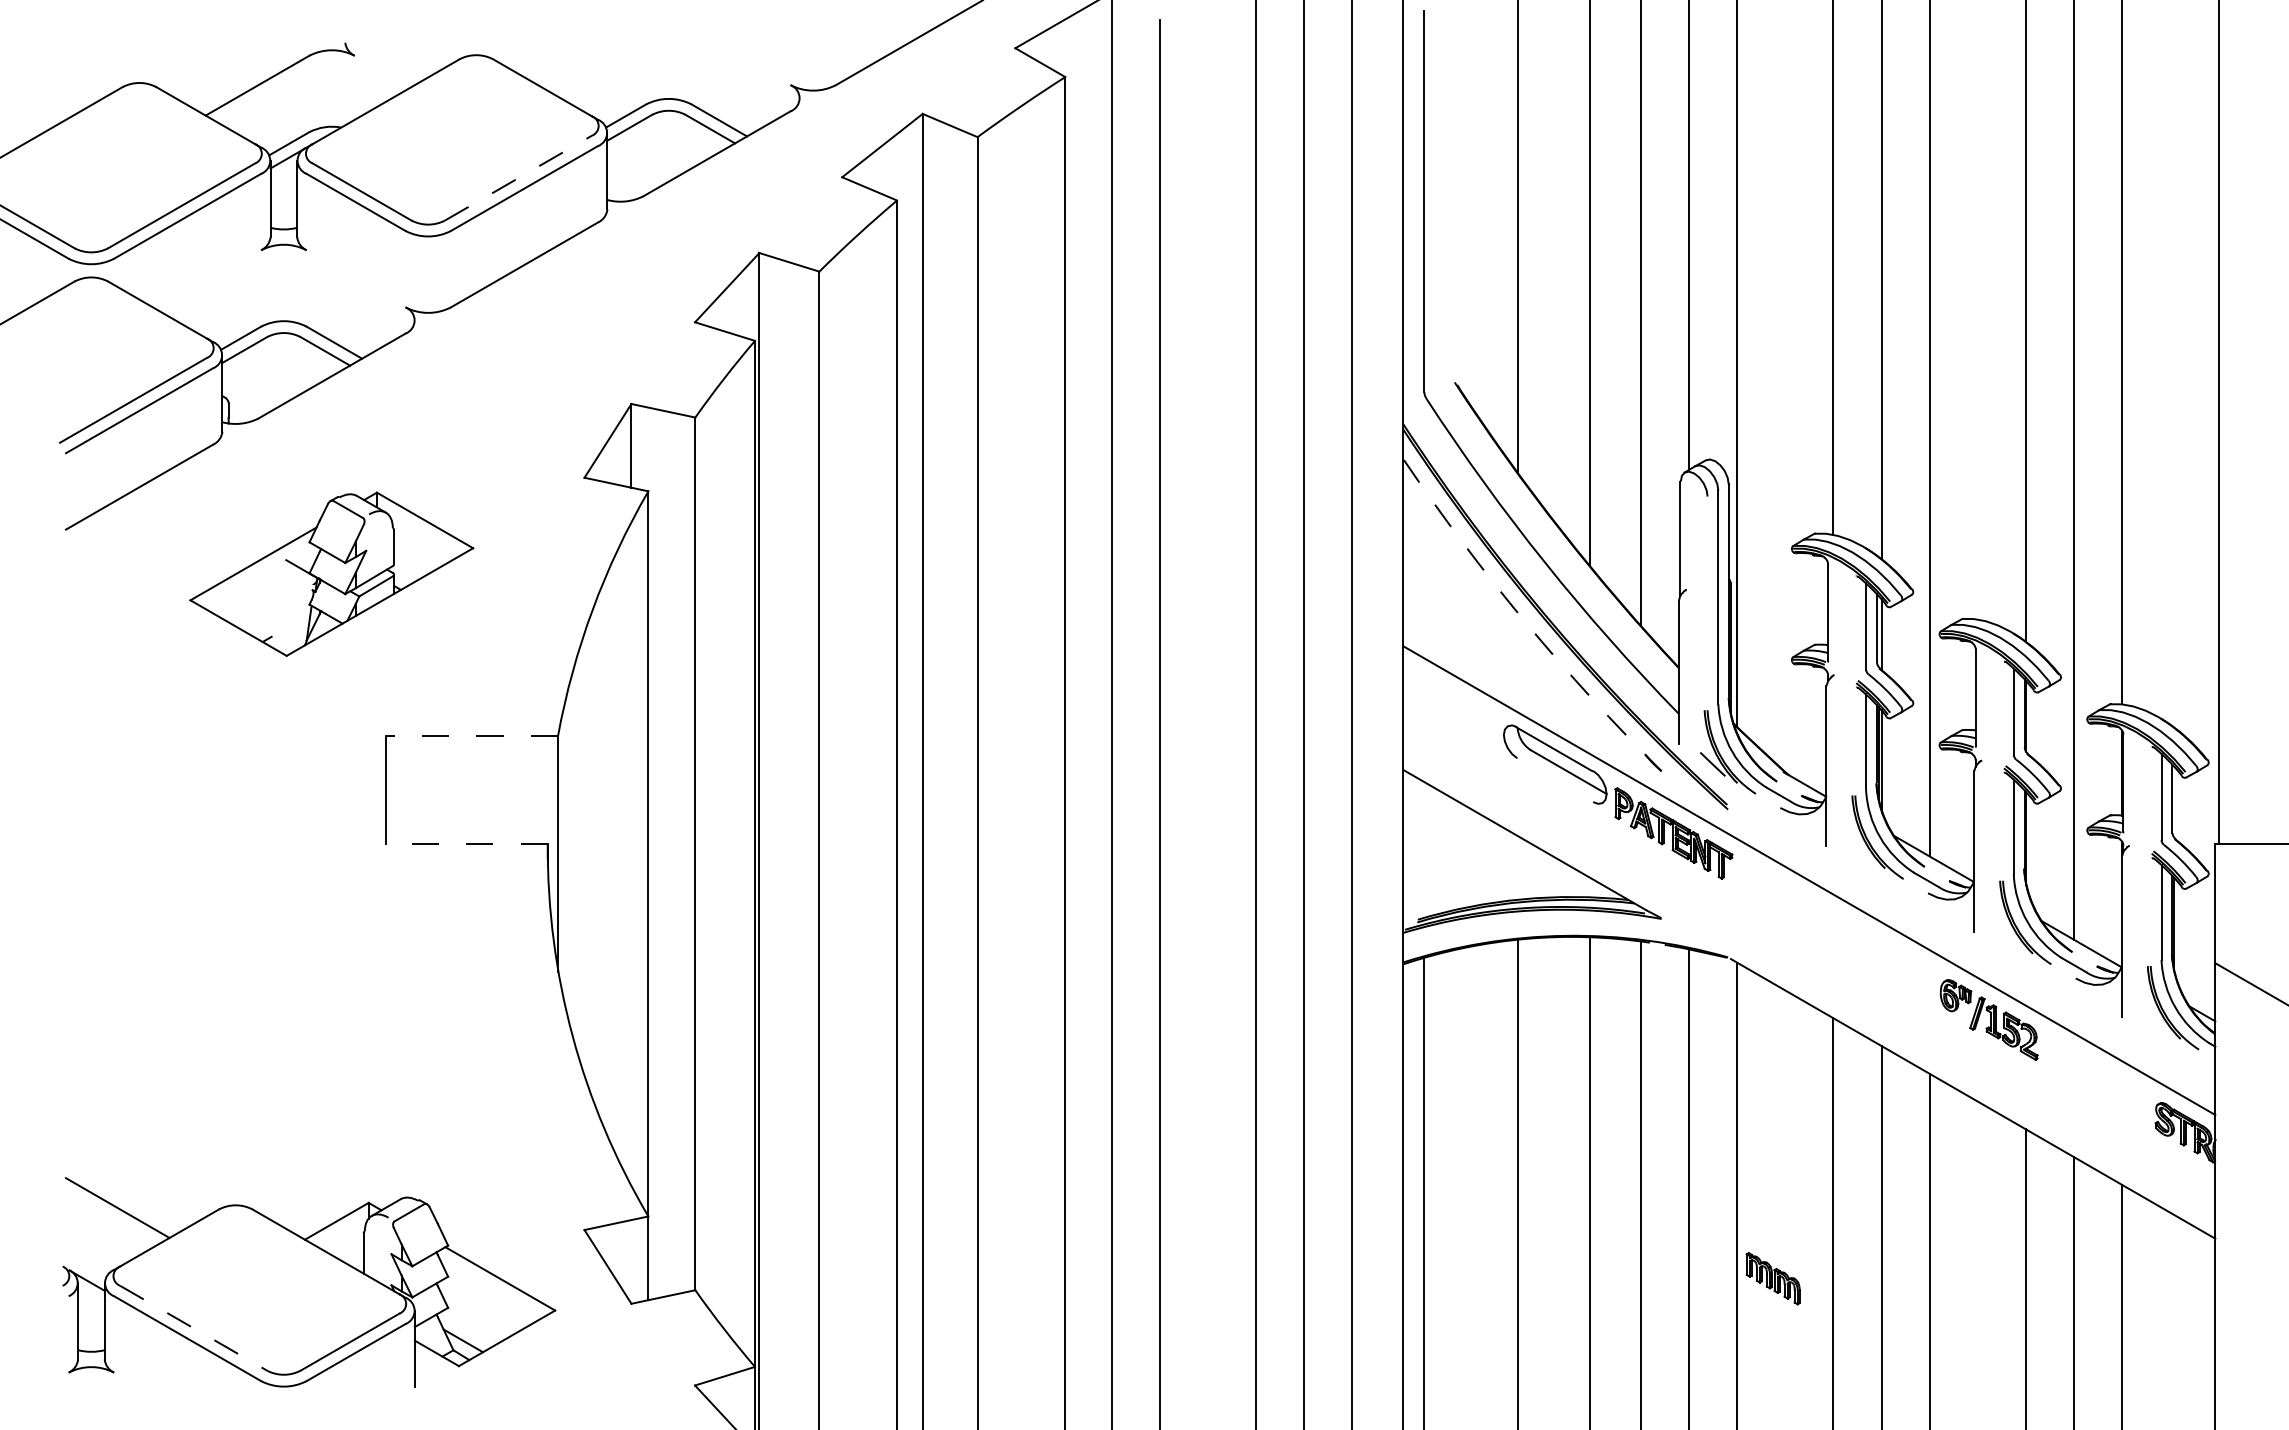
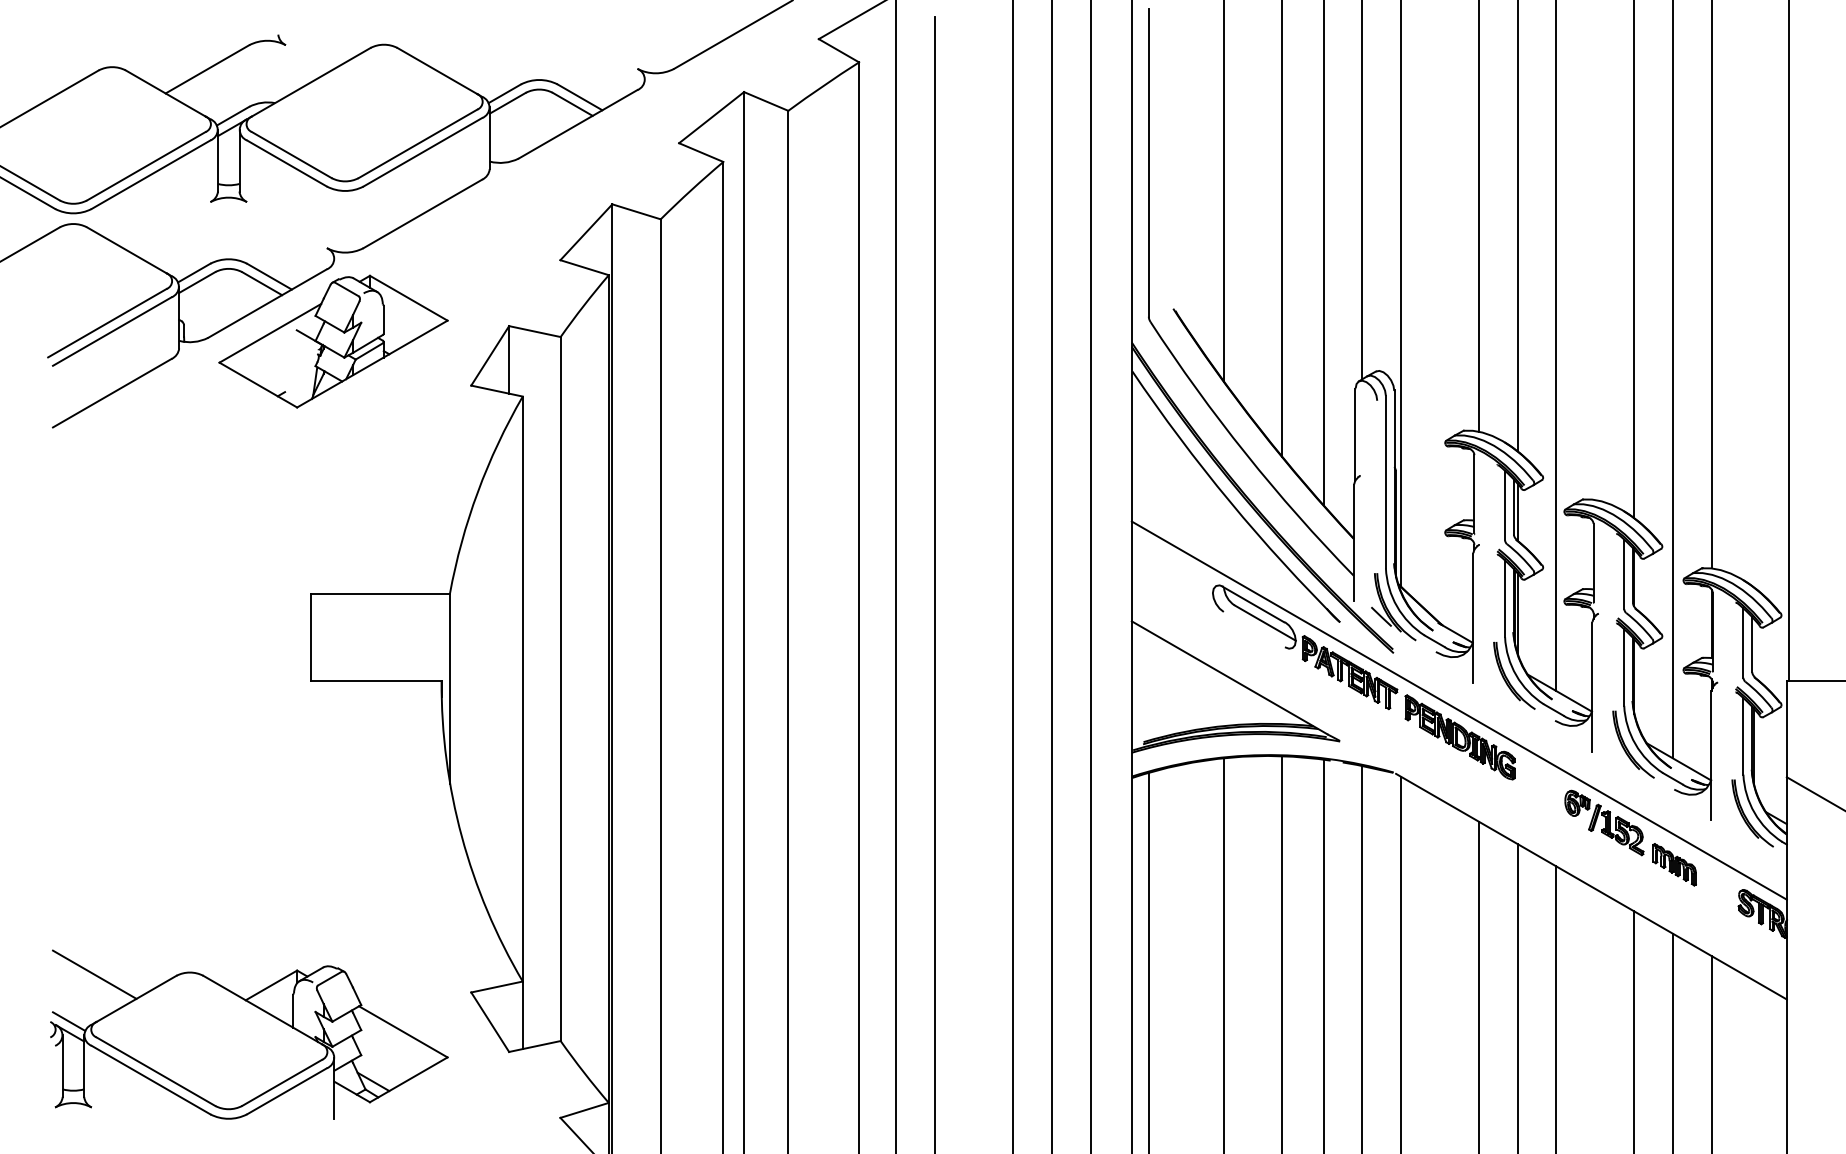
line: (518, 178) -> (418, 144), dashed -> solid
part: (331, 573) -> (333, 341), moved
arc: (1525, 621) -> (1230, 501), dashed -> solid
line: (471, 736) -> (380, 594), dashed -> solid
line: (466, 844) -> (376, 681), dashed -> solid
part: (1809, 913) -> (1459, 737), added
line: (86, 1265) -> (69, 1021), added
part: (1772, 1278) -> (1674, 864), moved
line: (193, 1328) -> (155, 1071), dashed -> solid

